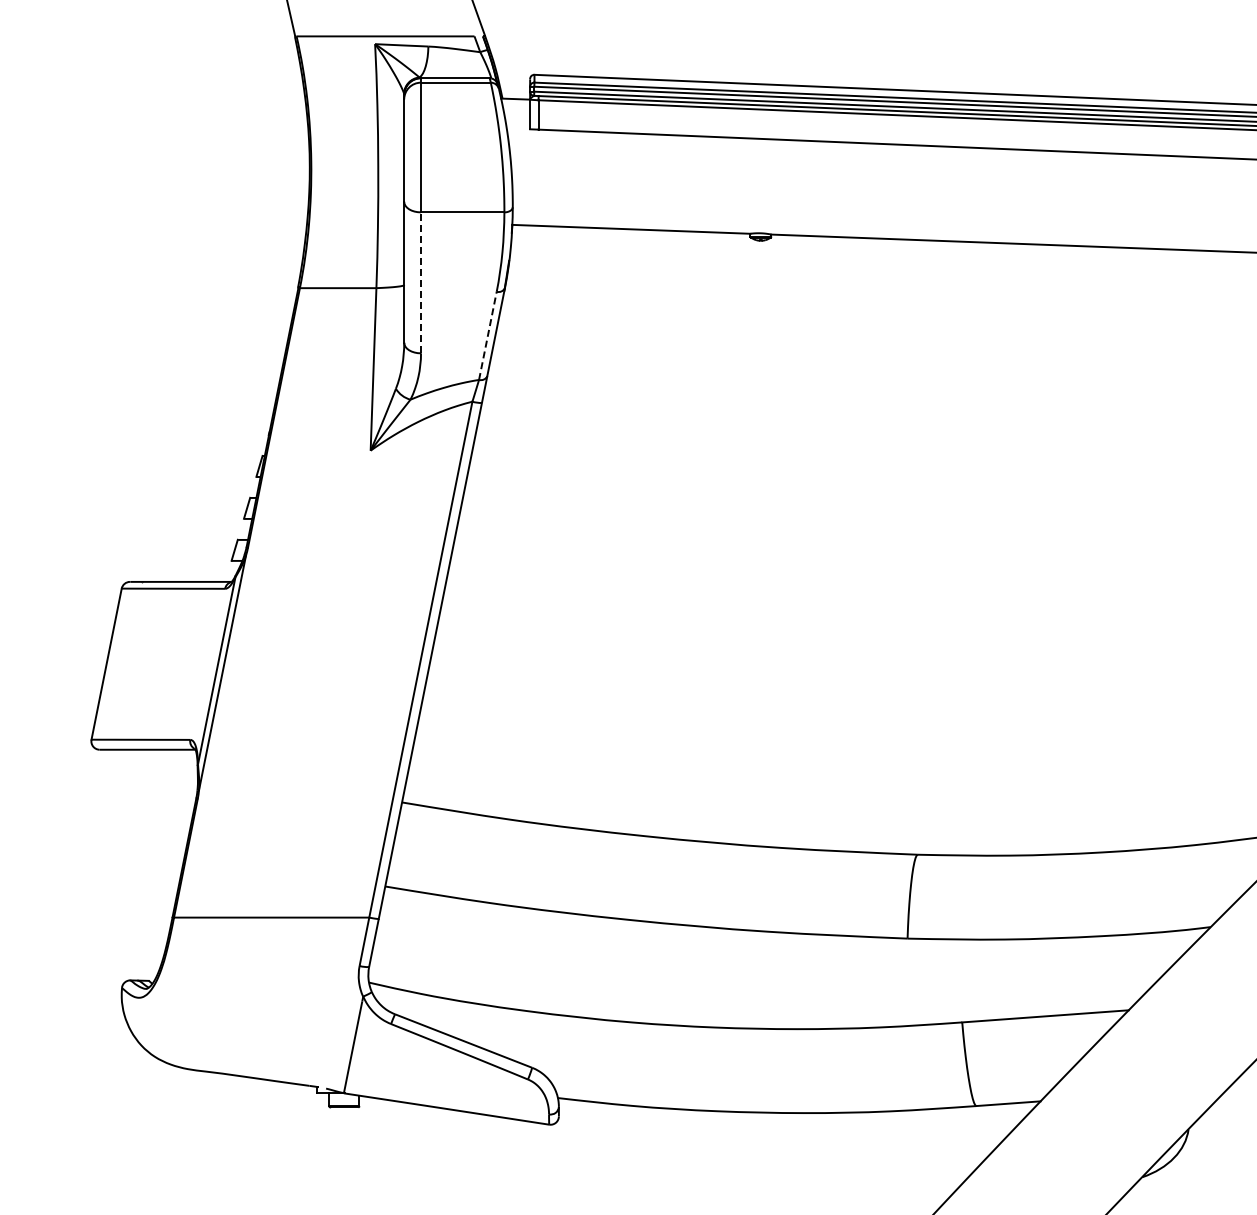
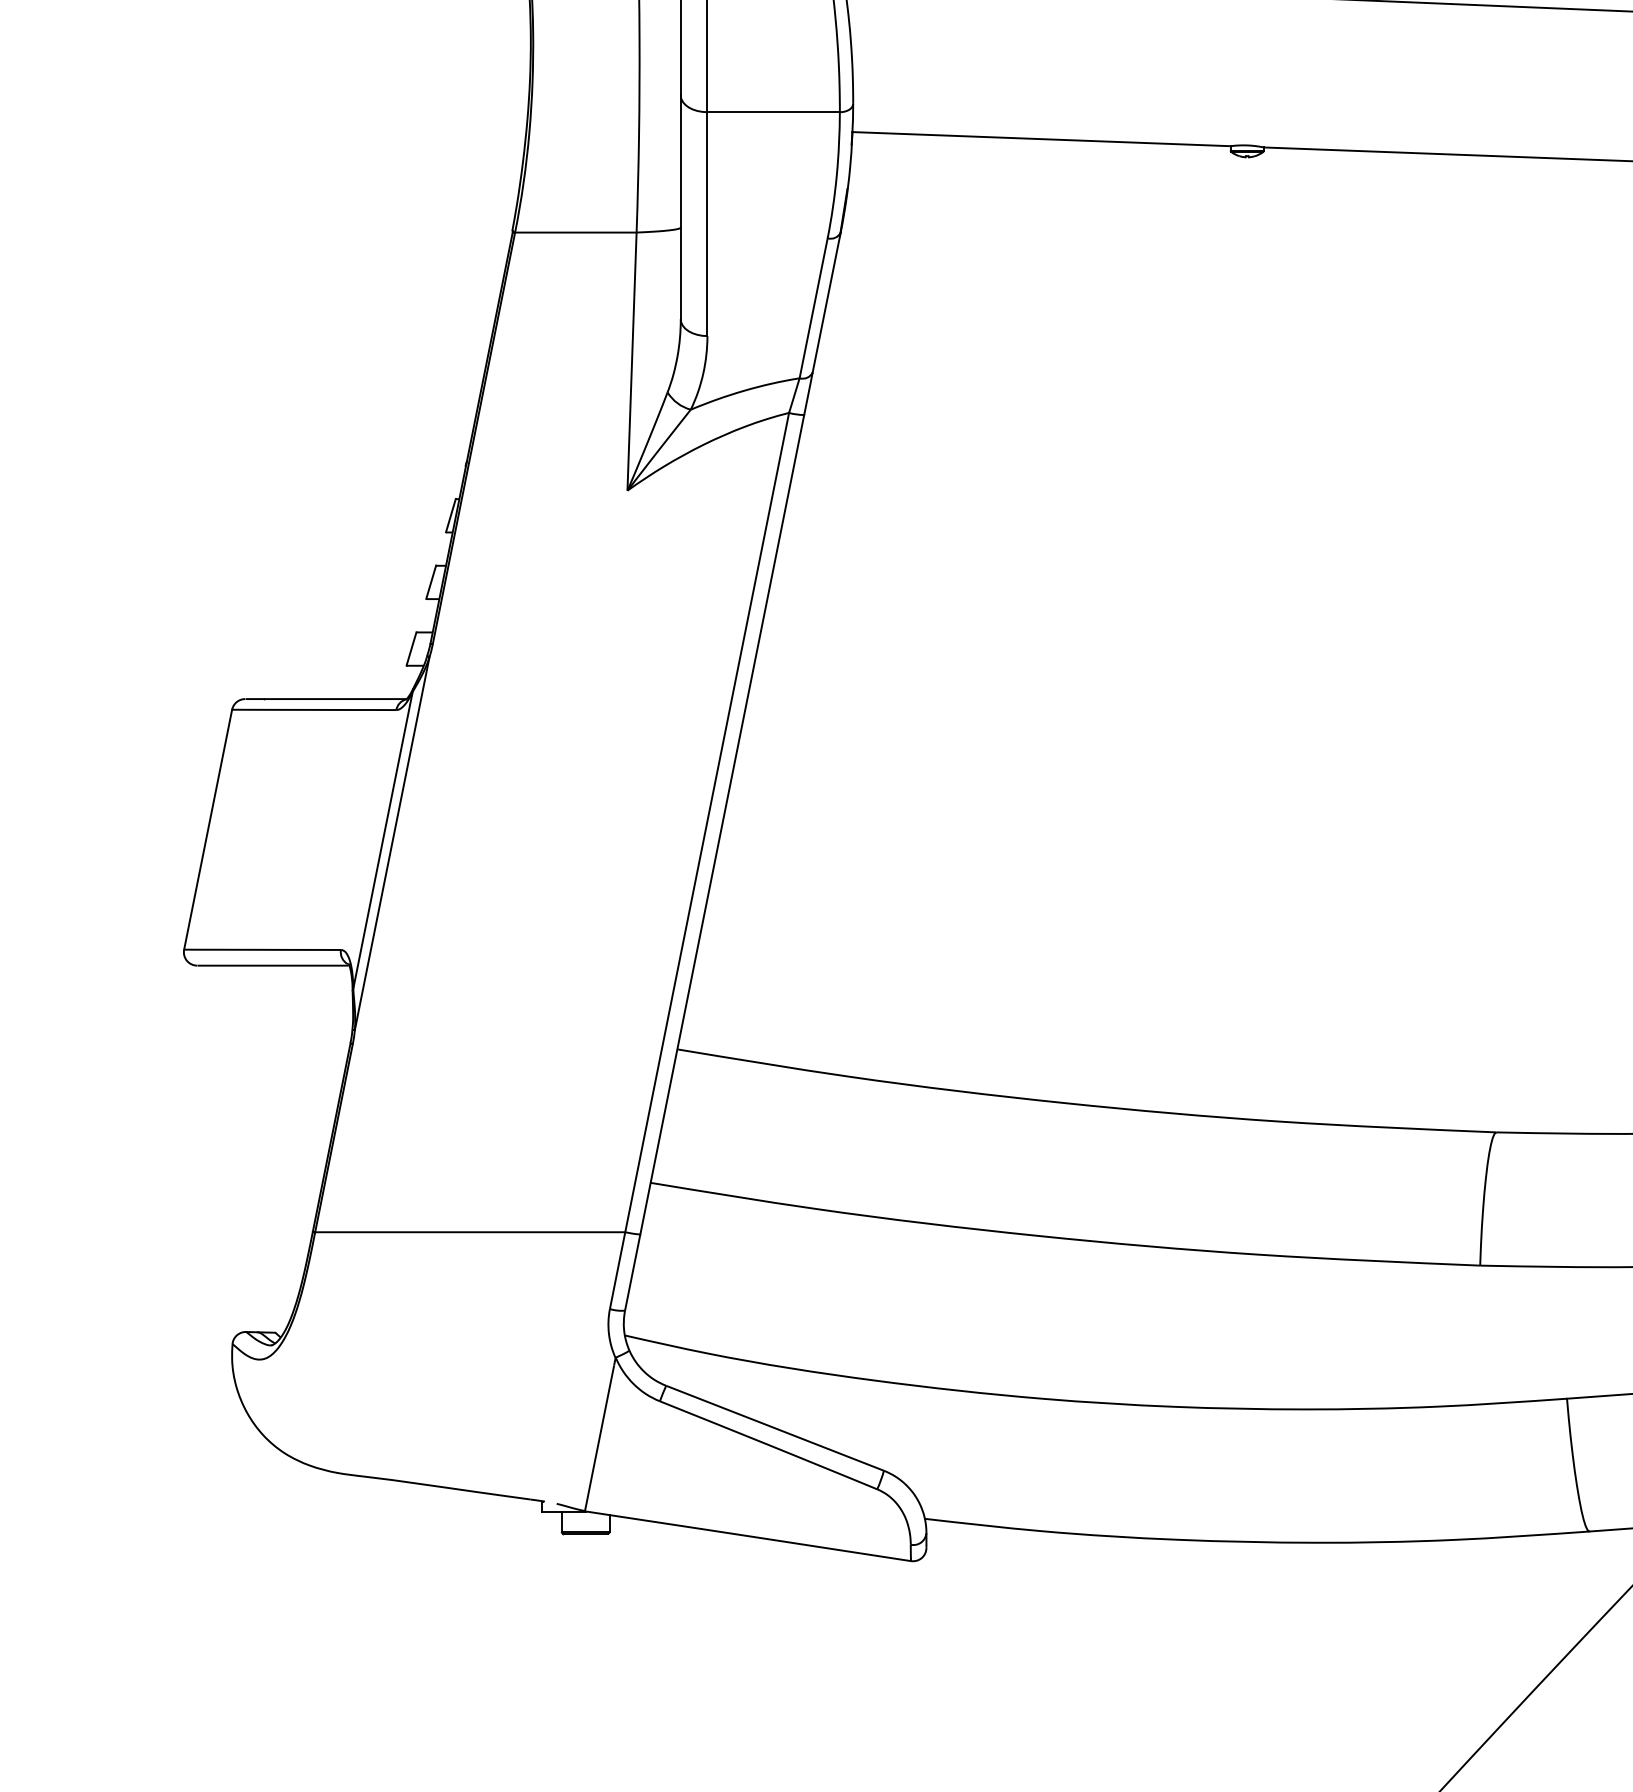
line: (421, 282) -> (708, 223), dashed -> solid
line: (487, 335) -> (813, 307), dashed -> solid

